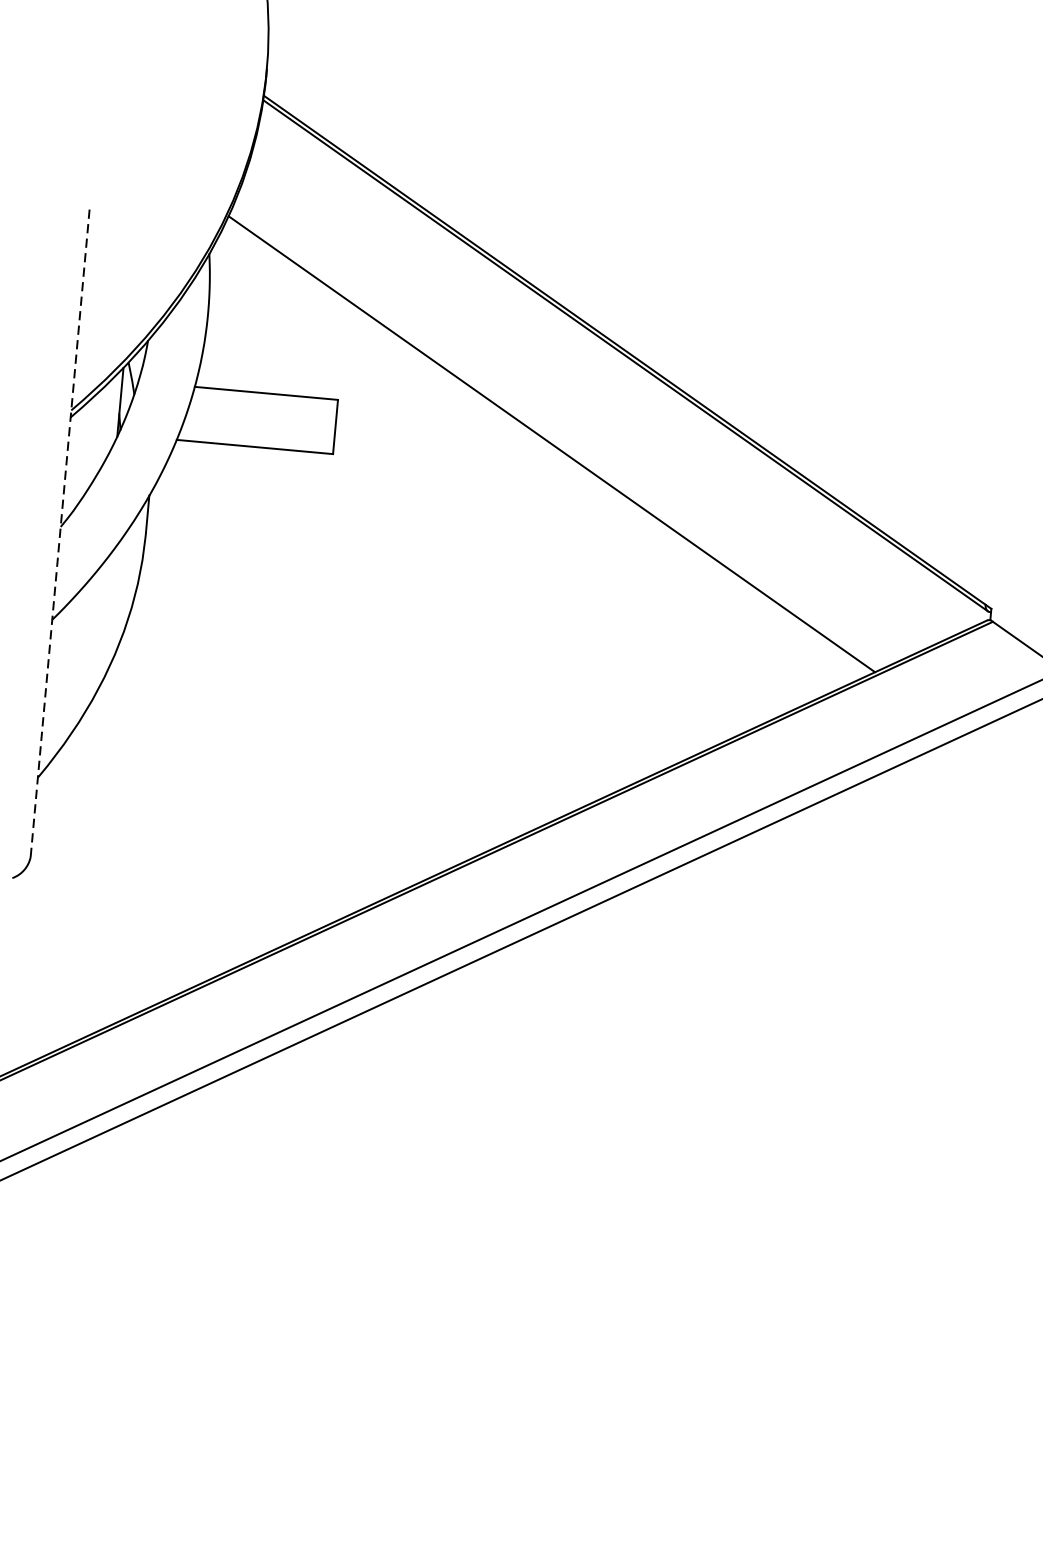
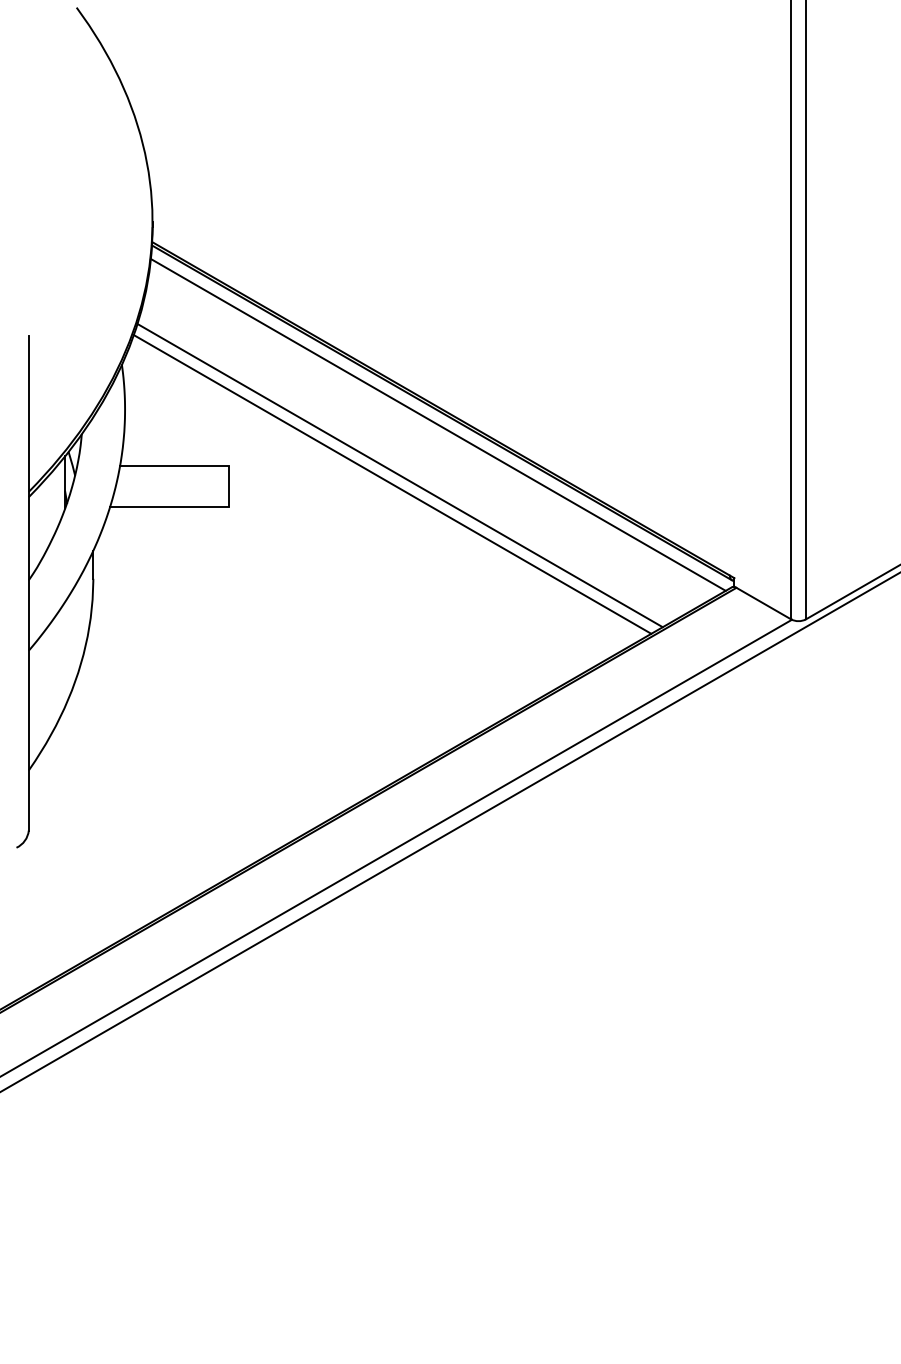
line: (618, 370) -> (437, 424), added
line: (562, 433) -> (399, 475), added
line: (60, 529) -> (28, 582), dashed -> solid

